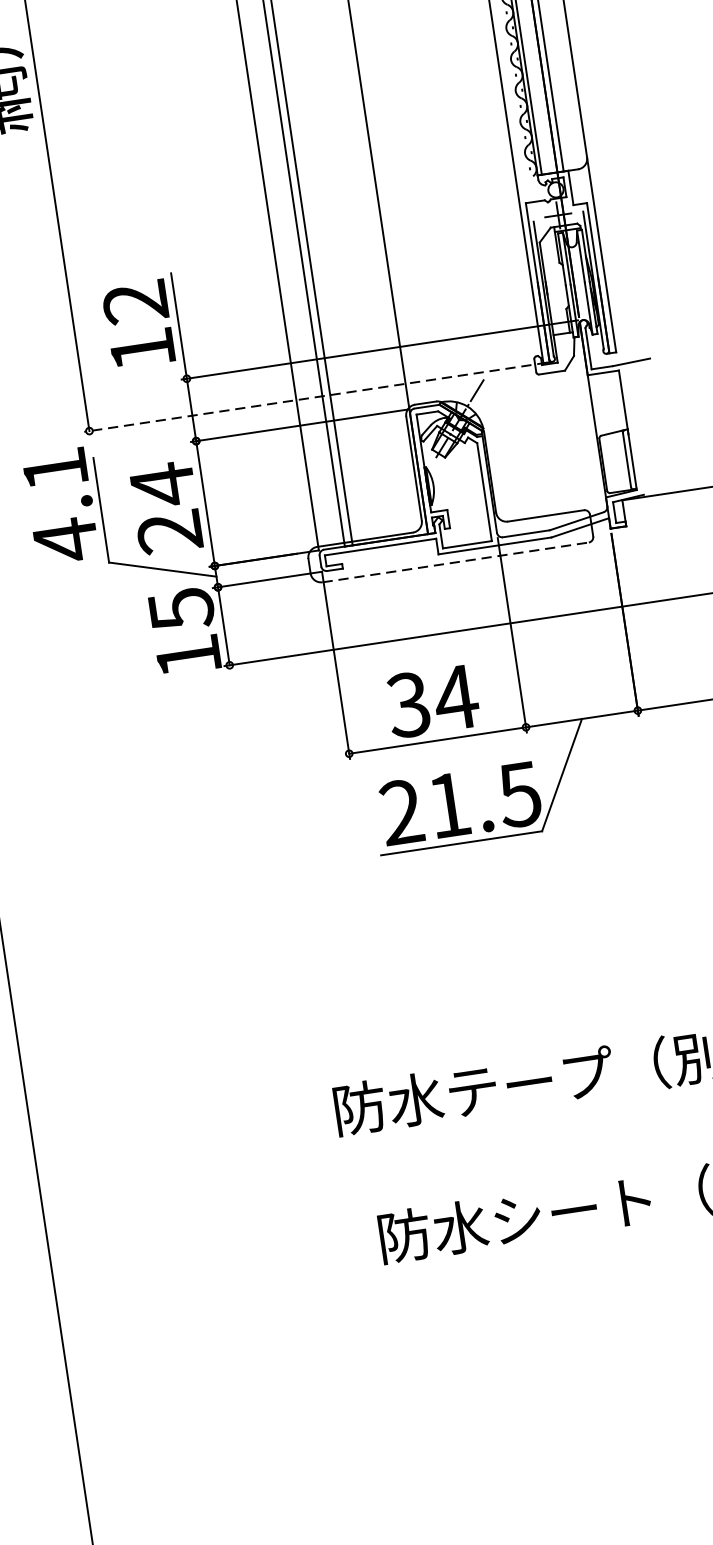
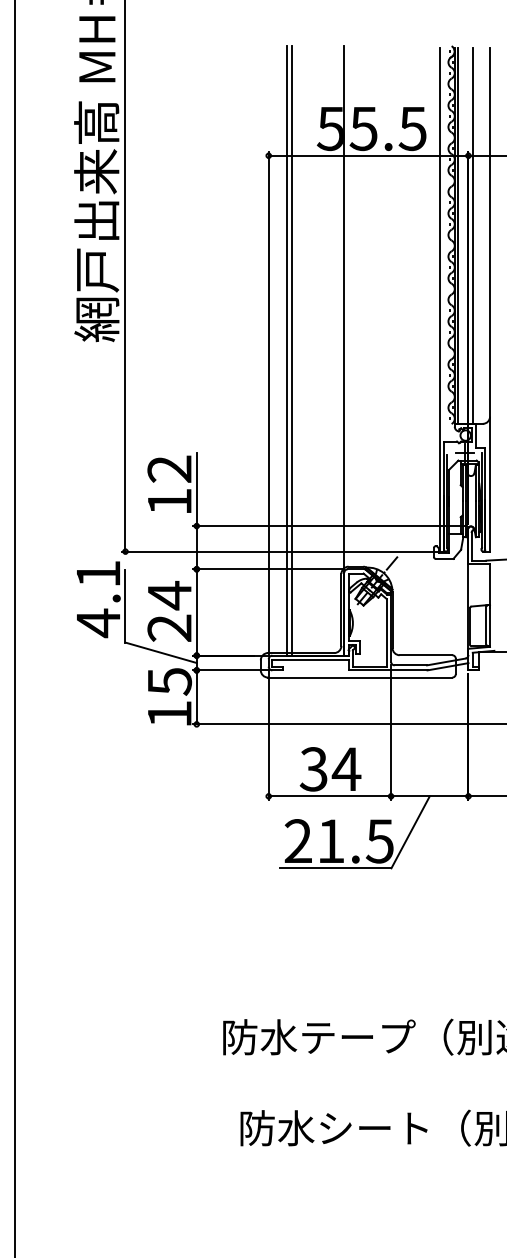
line: (314, 397) -> (281, 551), dashed -> solid
line: (456, 562) -> (360, 677), dashed -> solid

